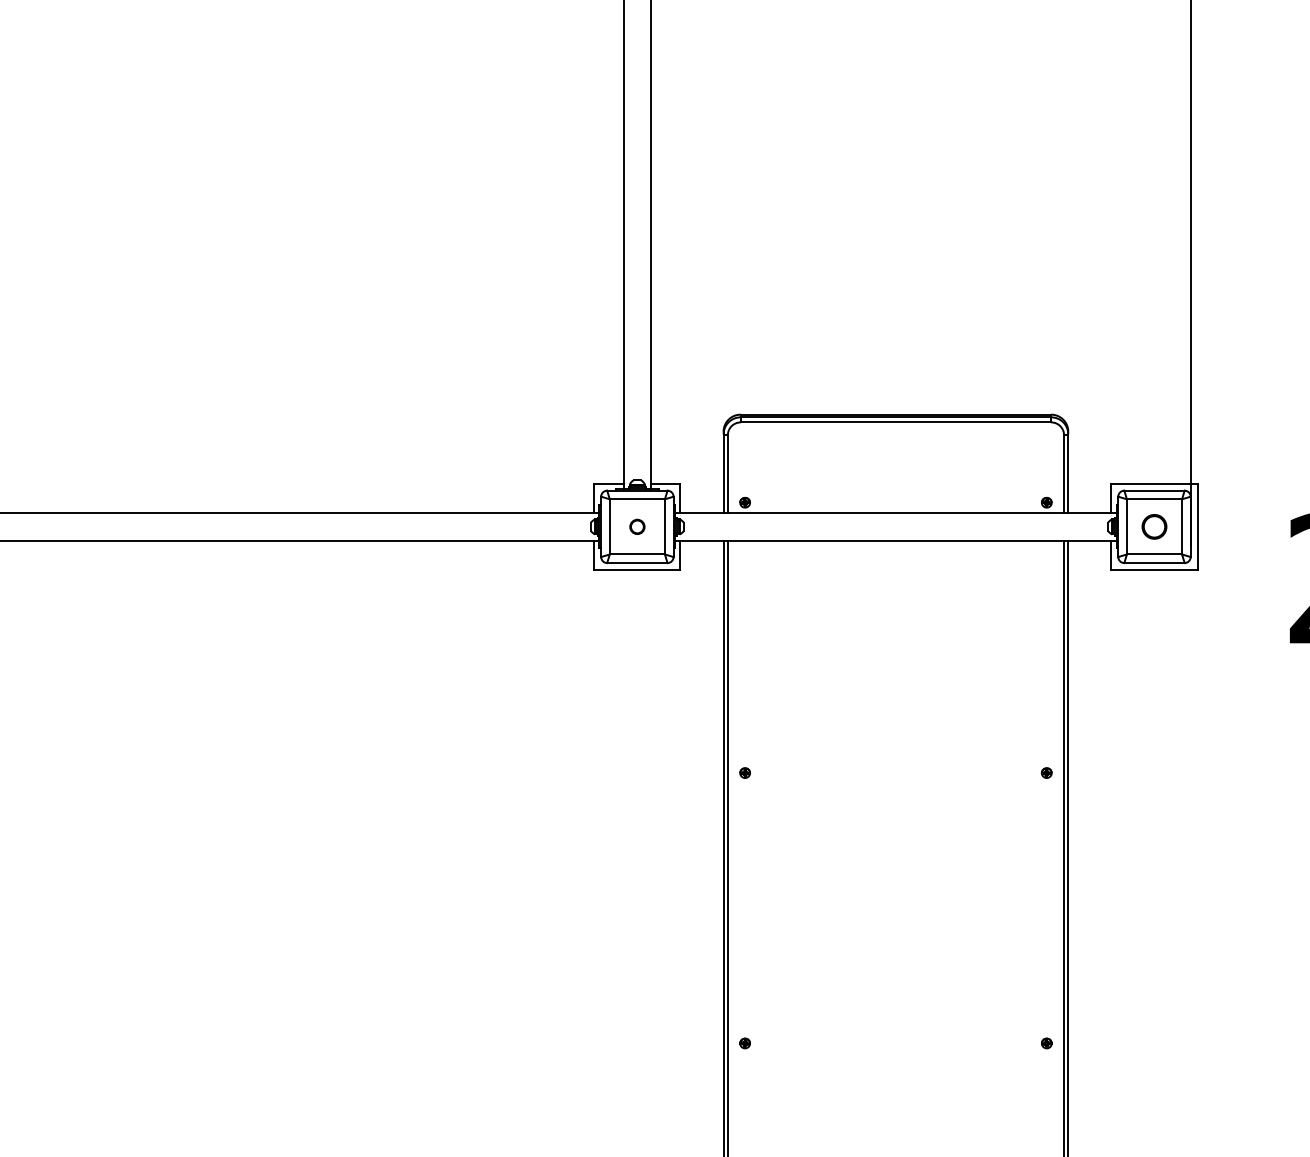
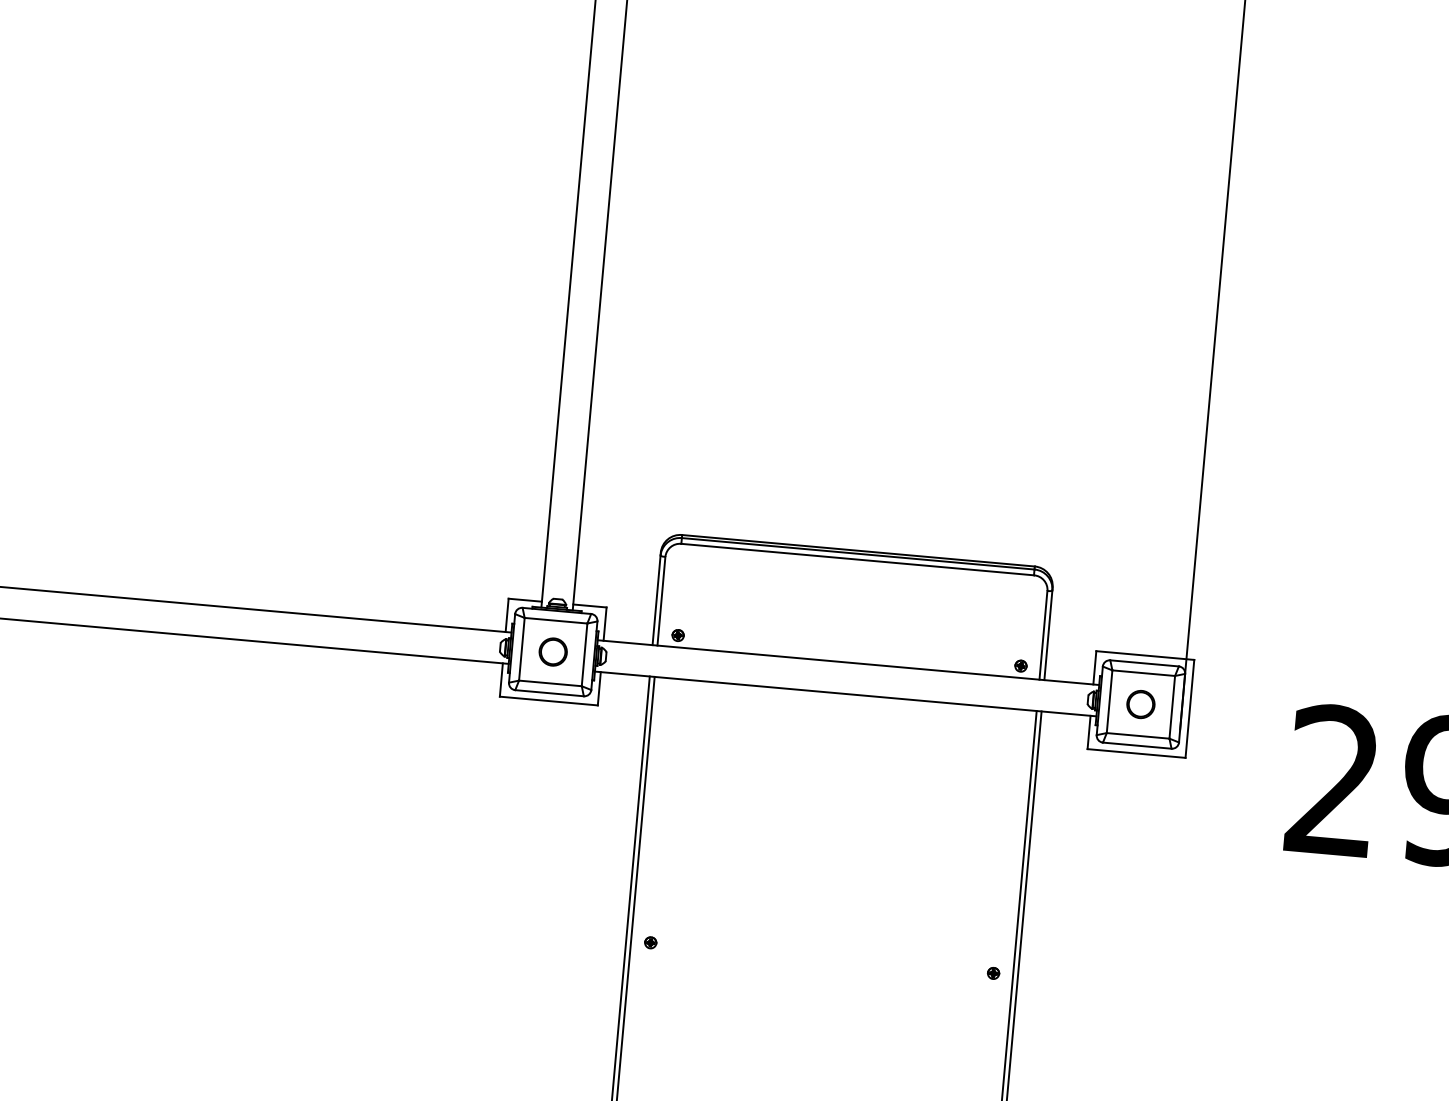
part: (637, 526) -> (553, 651), size x1.67

